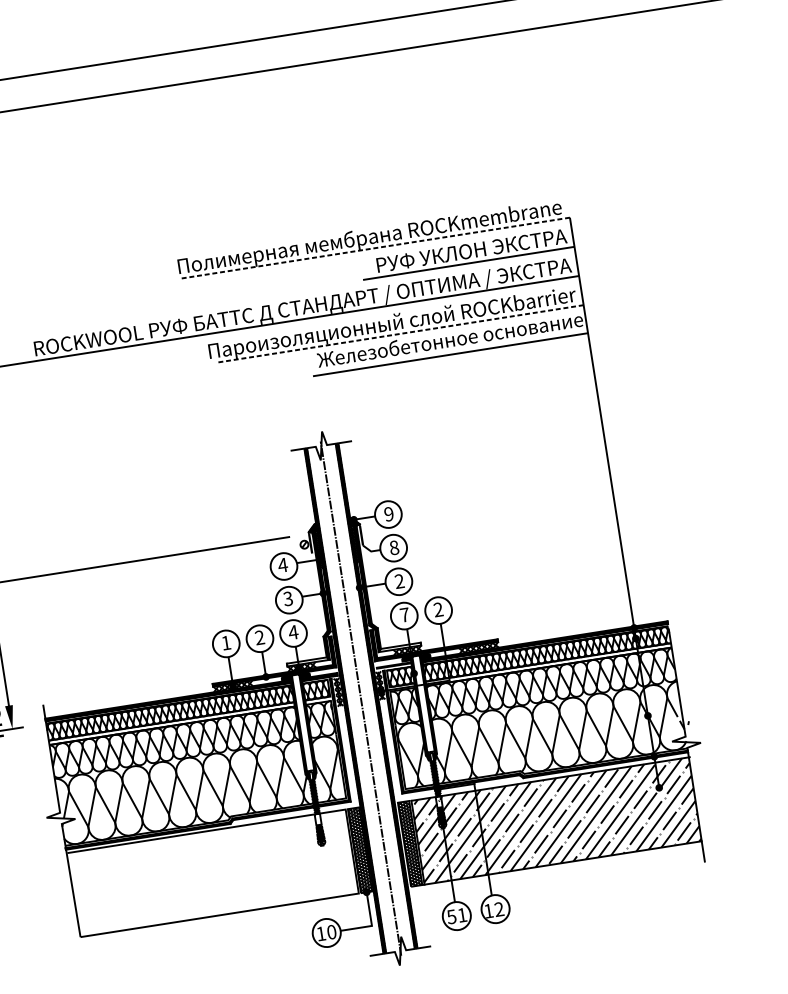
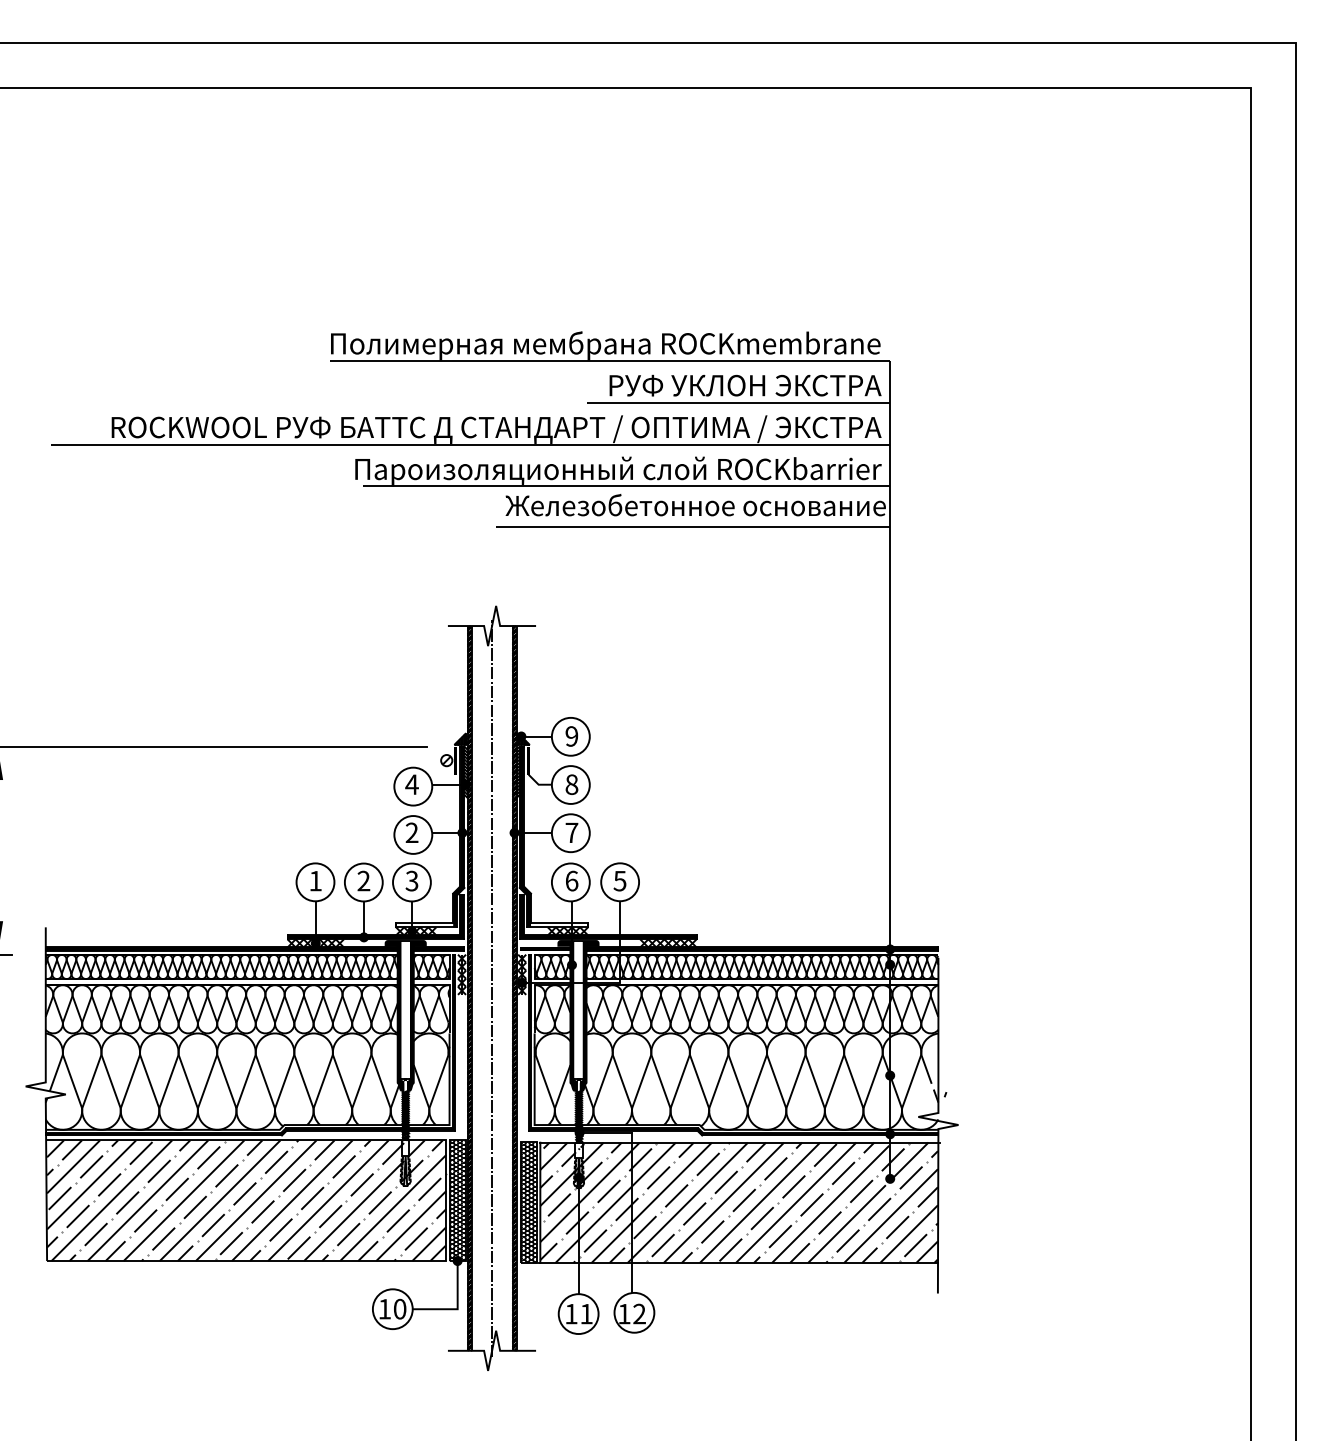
line: (374, 247) -> (610, 360), dashed -> solid
line: (399, 334) -> (626, 486), dashed -> solid
text: (399, 581) -> (571, 832), 2 -> 7
text: (287, 599) -> (411, 833), 3 -> 2
text: (437, 609) -> (619, 880), 2 -> 5
text: (404, 614) -> (571, 880), 7 -> 6
text: (293, 632) -> (411, 880), 4 -> 3
hatch: (212, 873) -> (246, 1200), added
text: (451, 917) -> (570, 1314), 51 -> 11

